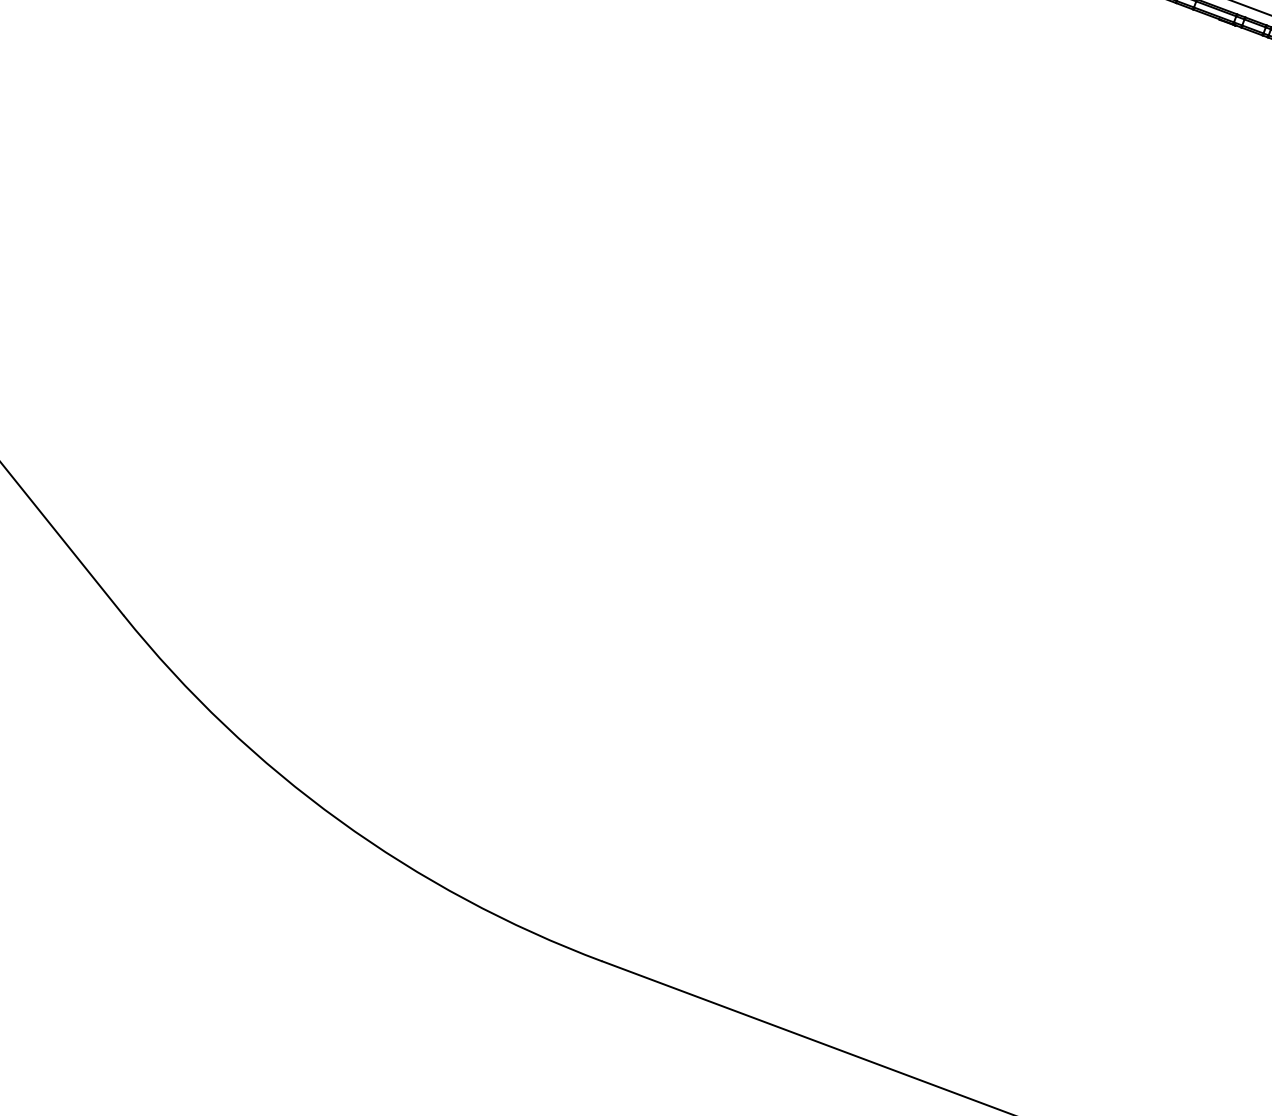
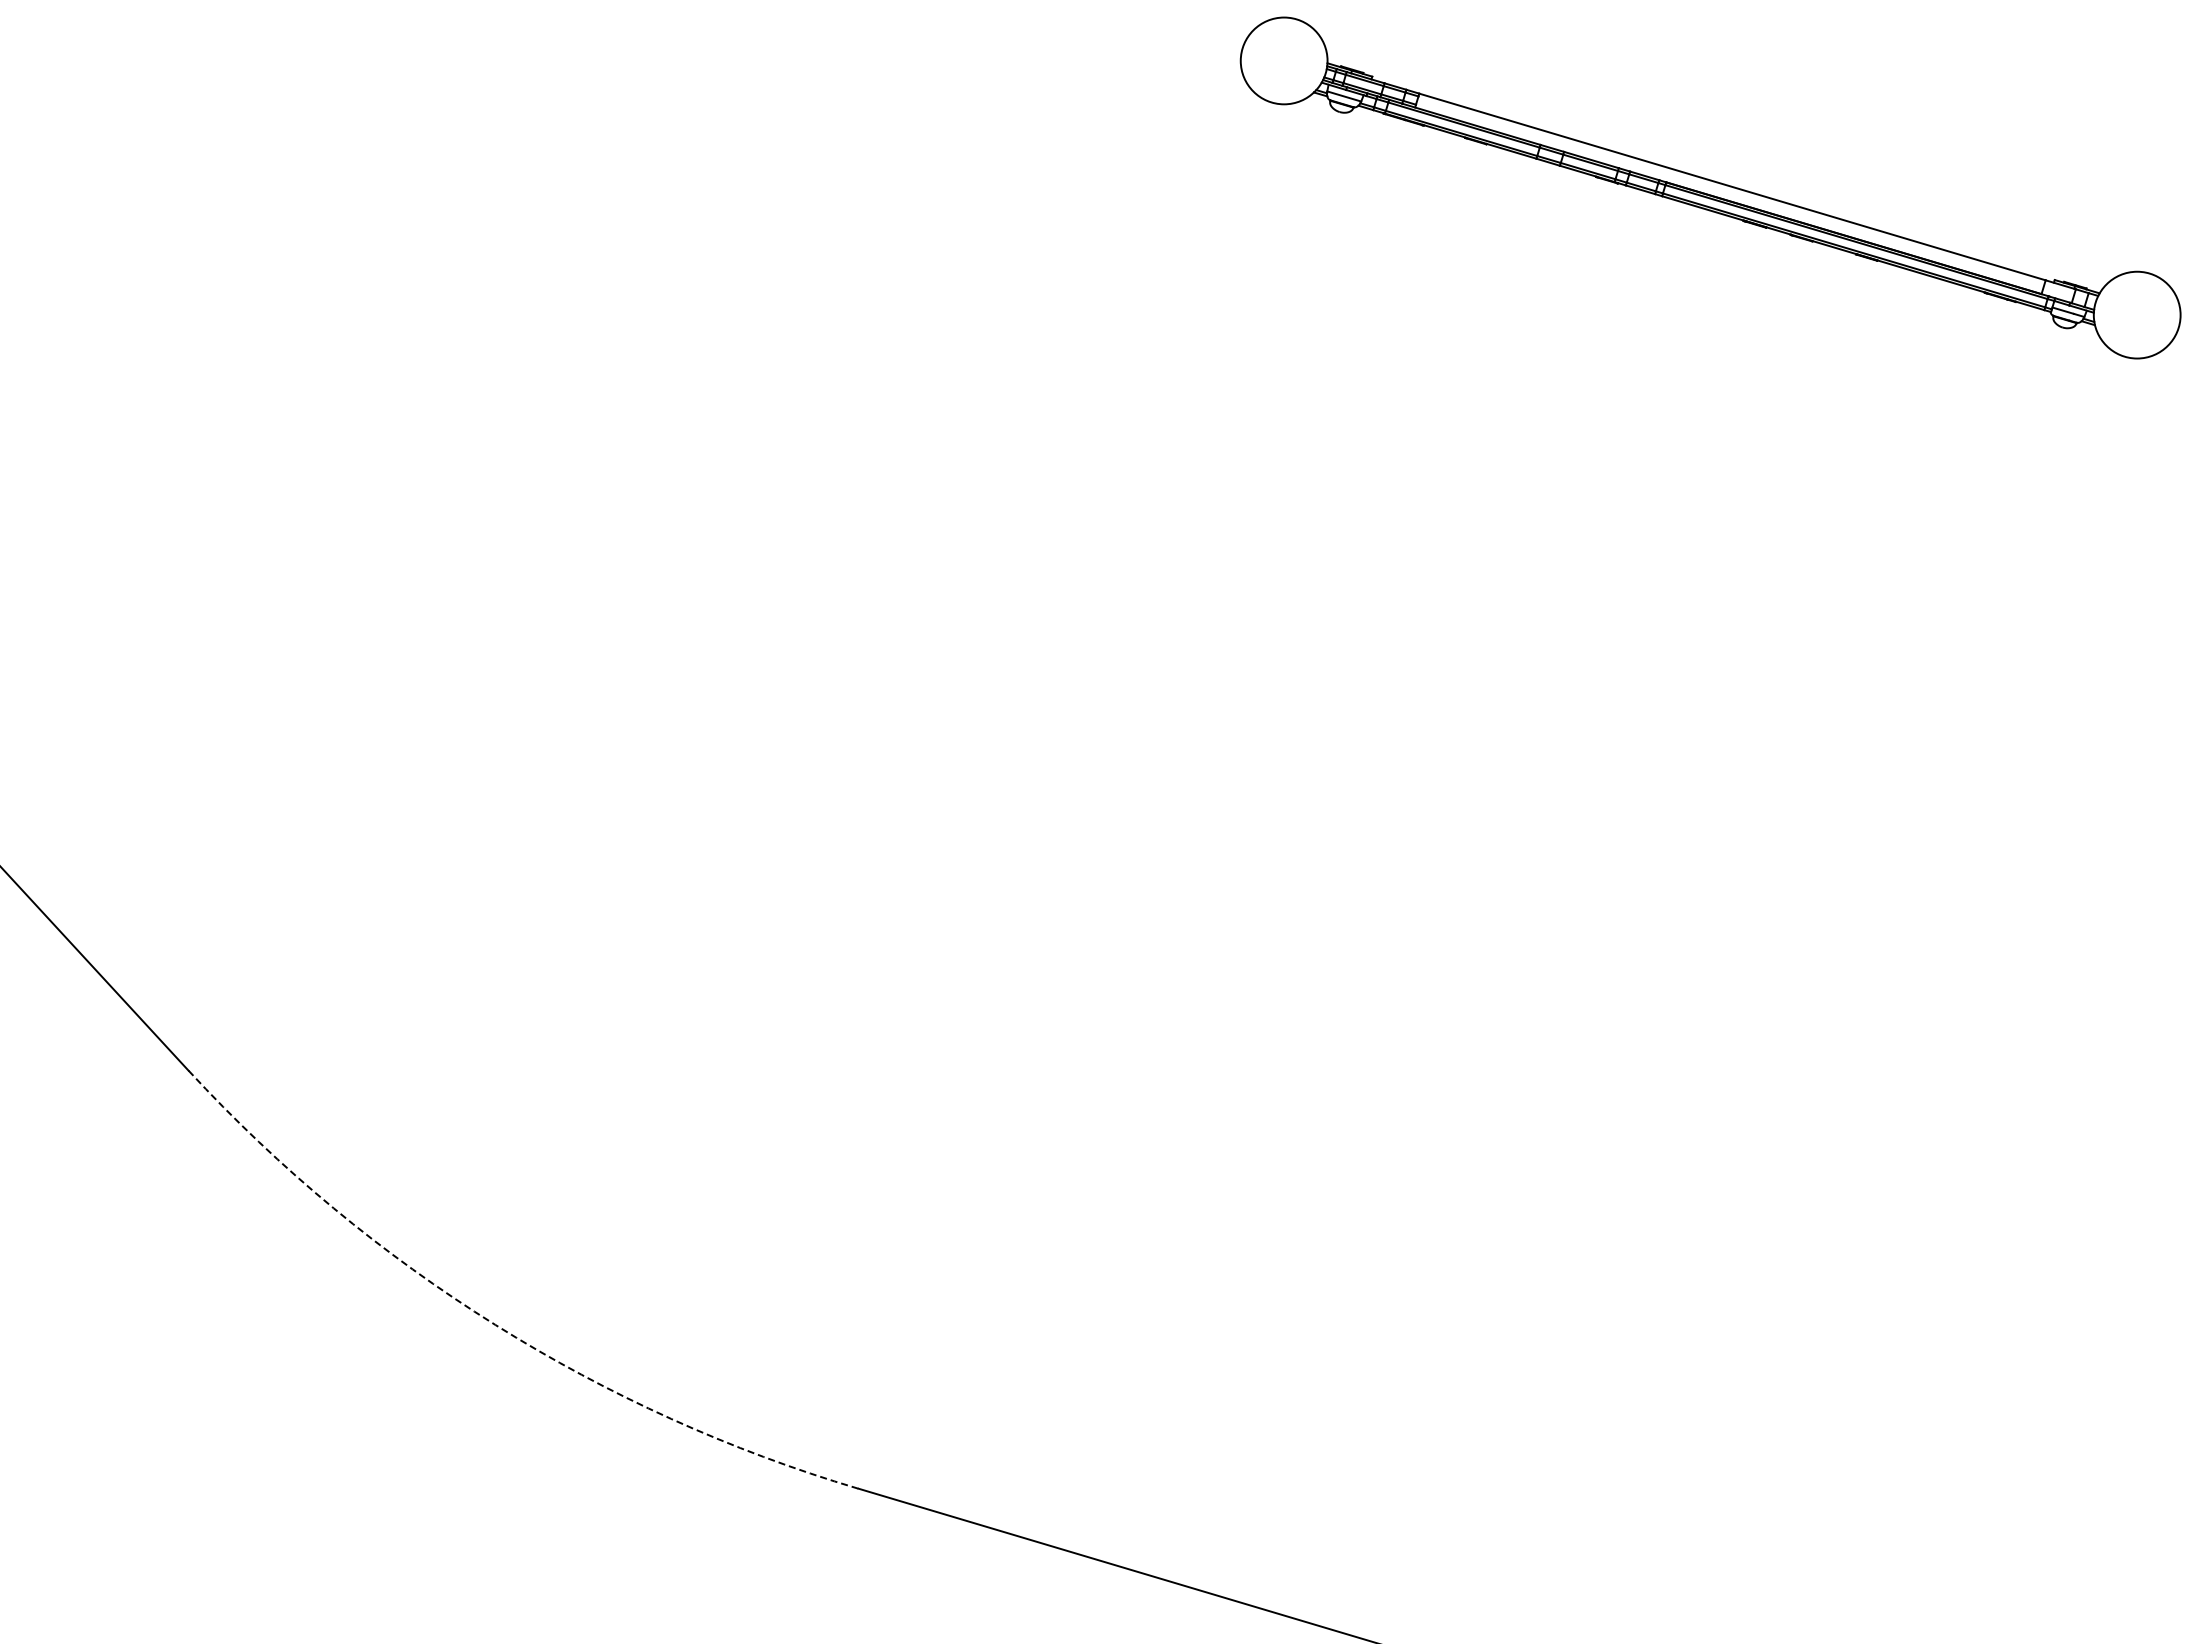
arc: (339, 820) -> (495, 1324), solid -> dashed

